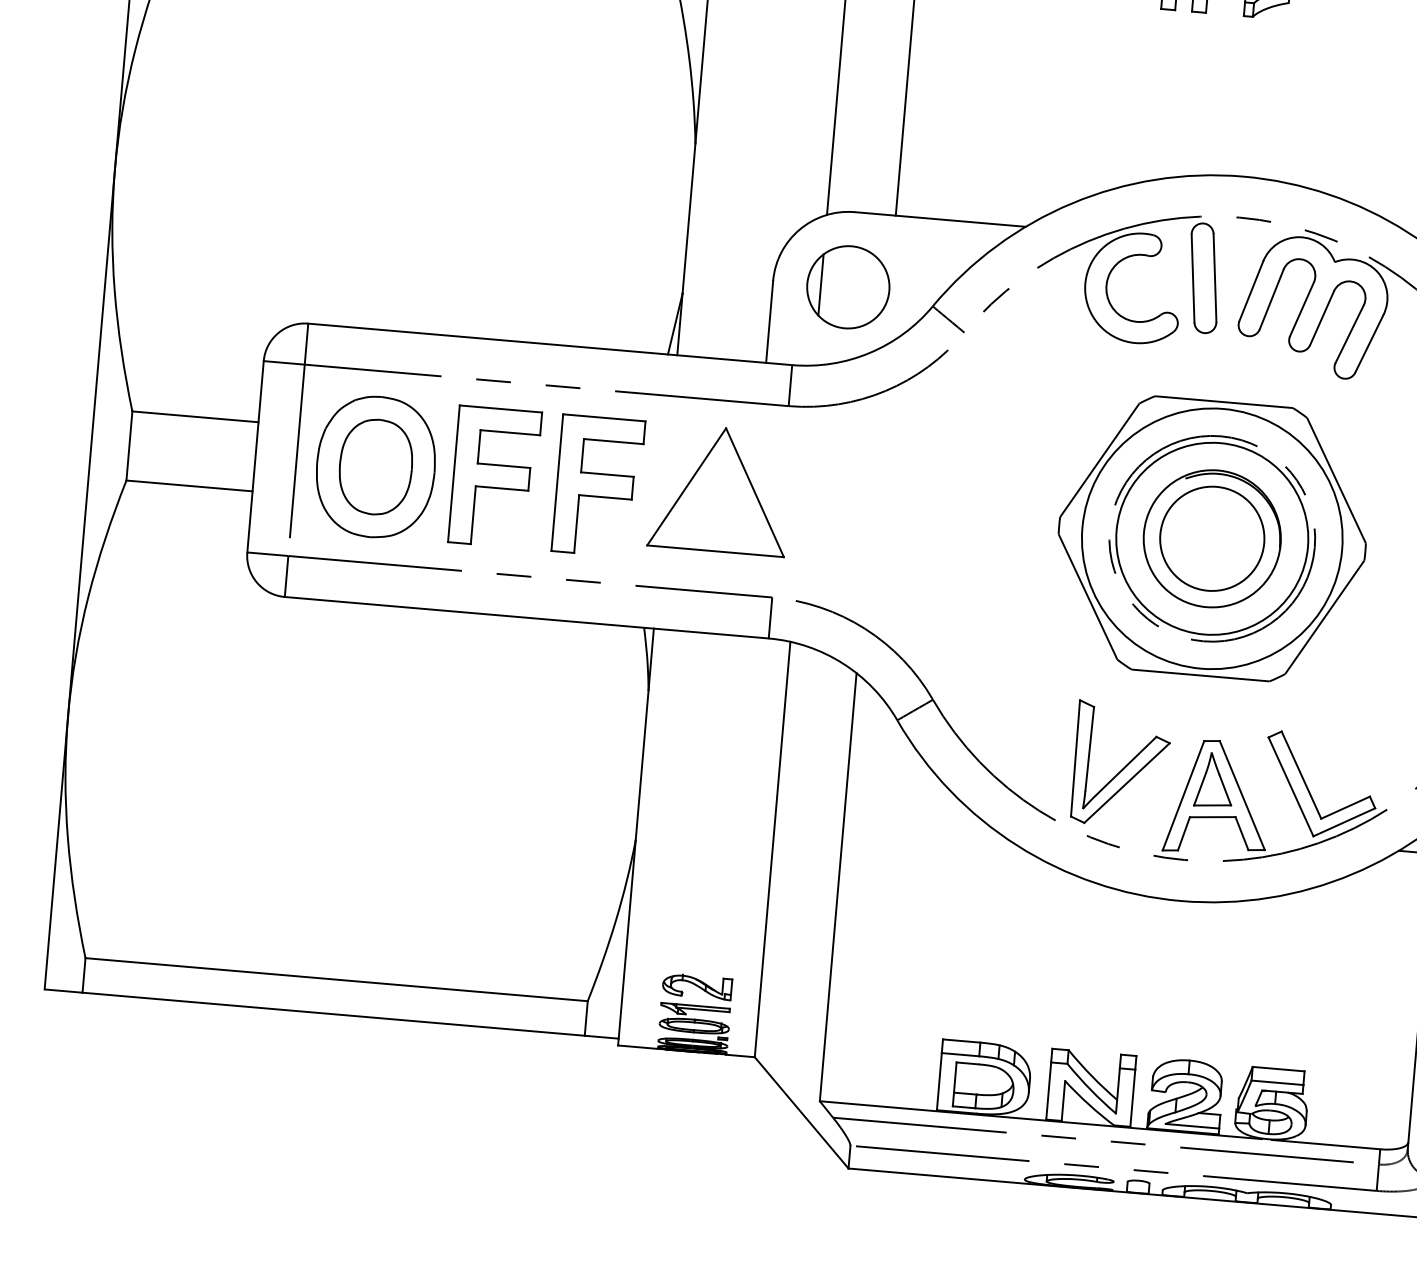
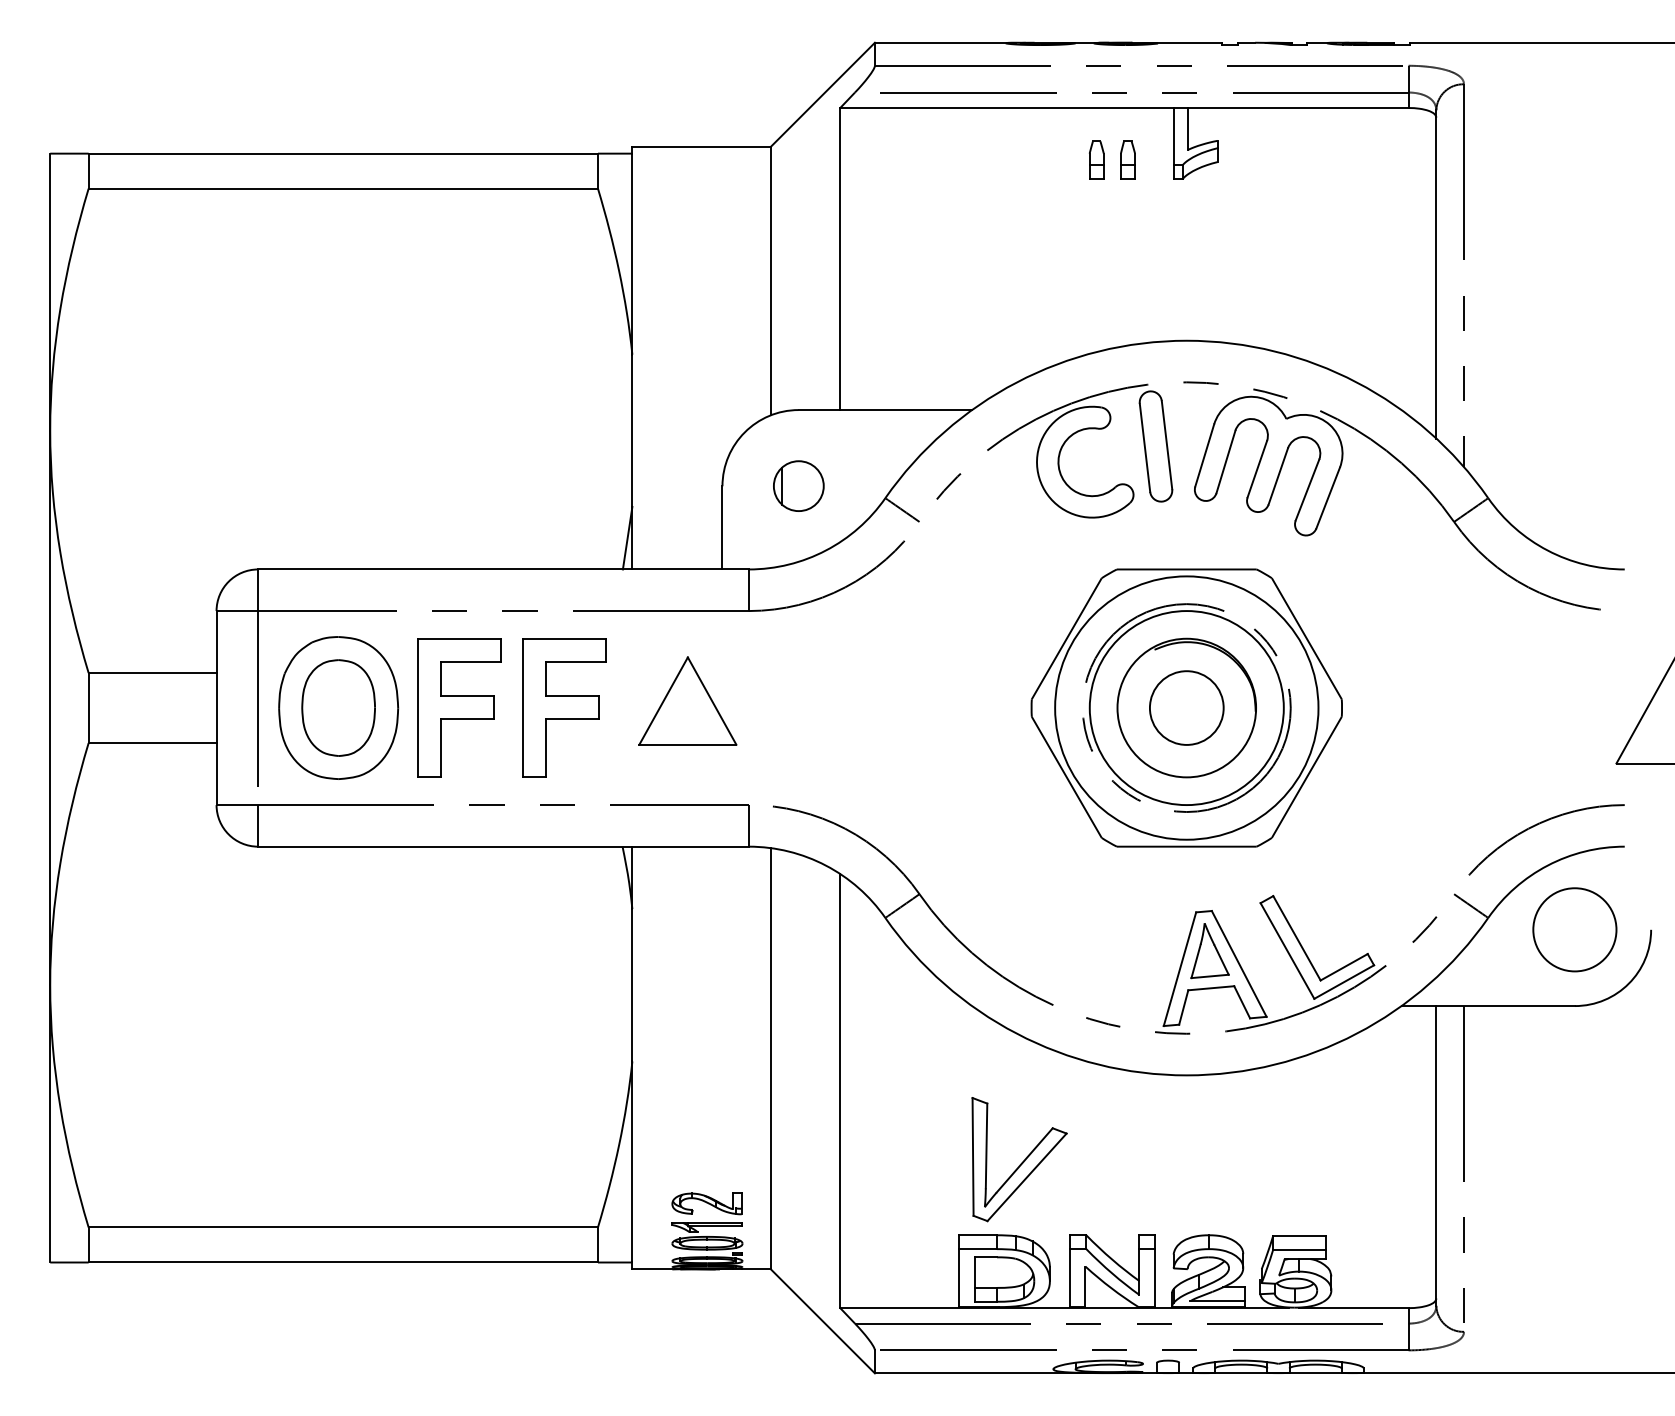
part: (848, 286) -> (798, 485), size x0.6
part: (720, 489) -> (687, 700), size x0.7
circle: (1212, 538) -> (1186, 707), size x0.7
part: (1121, 764) -> (1019, 1159), moved

